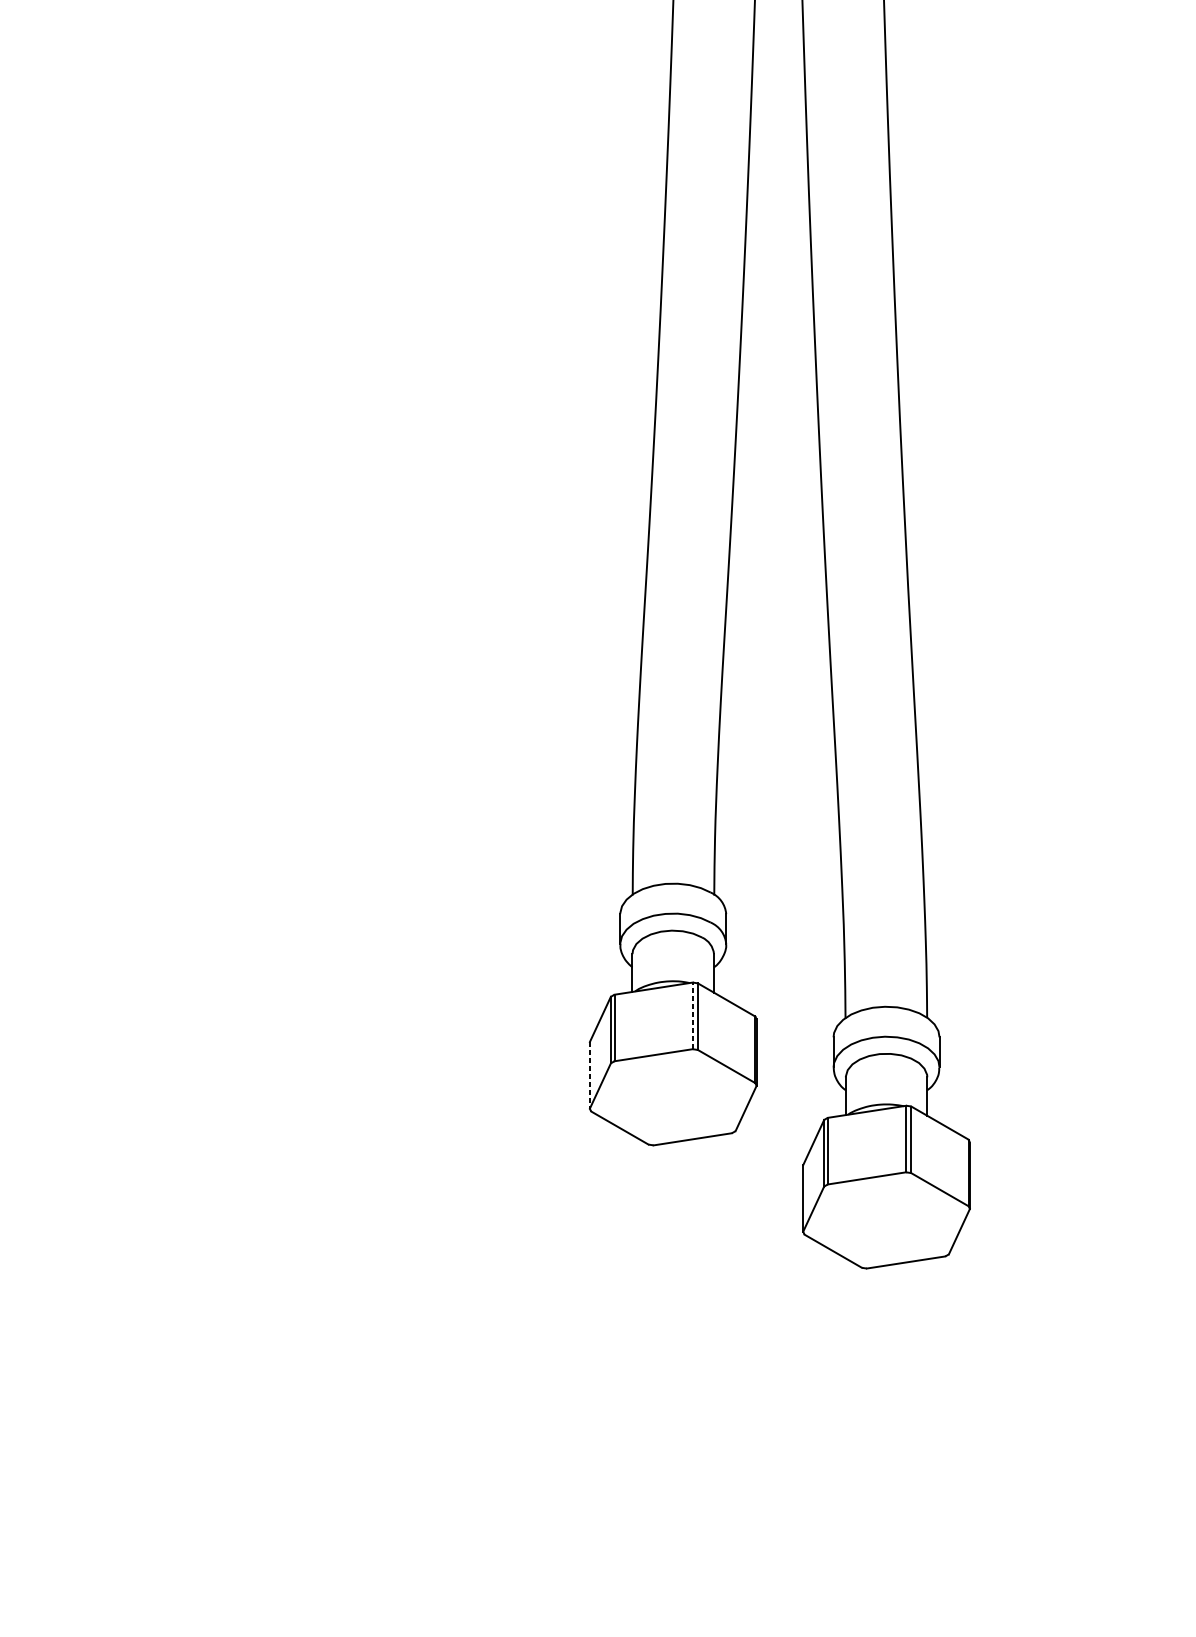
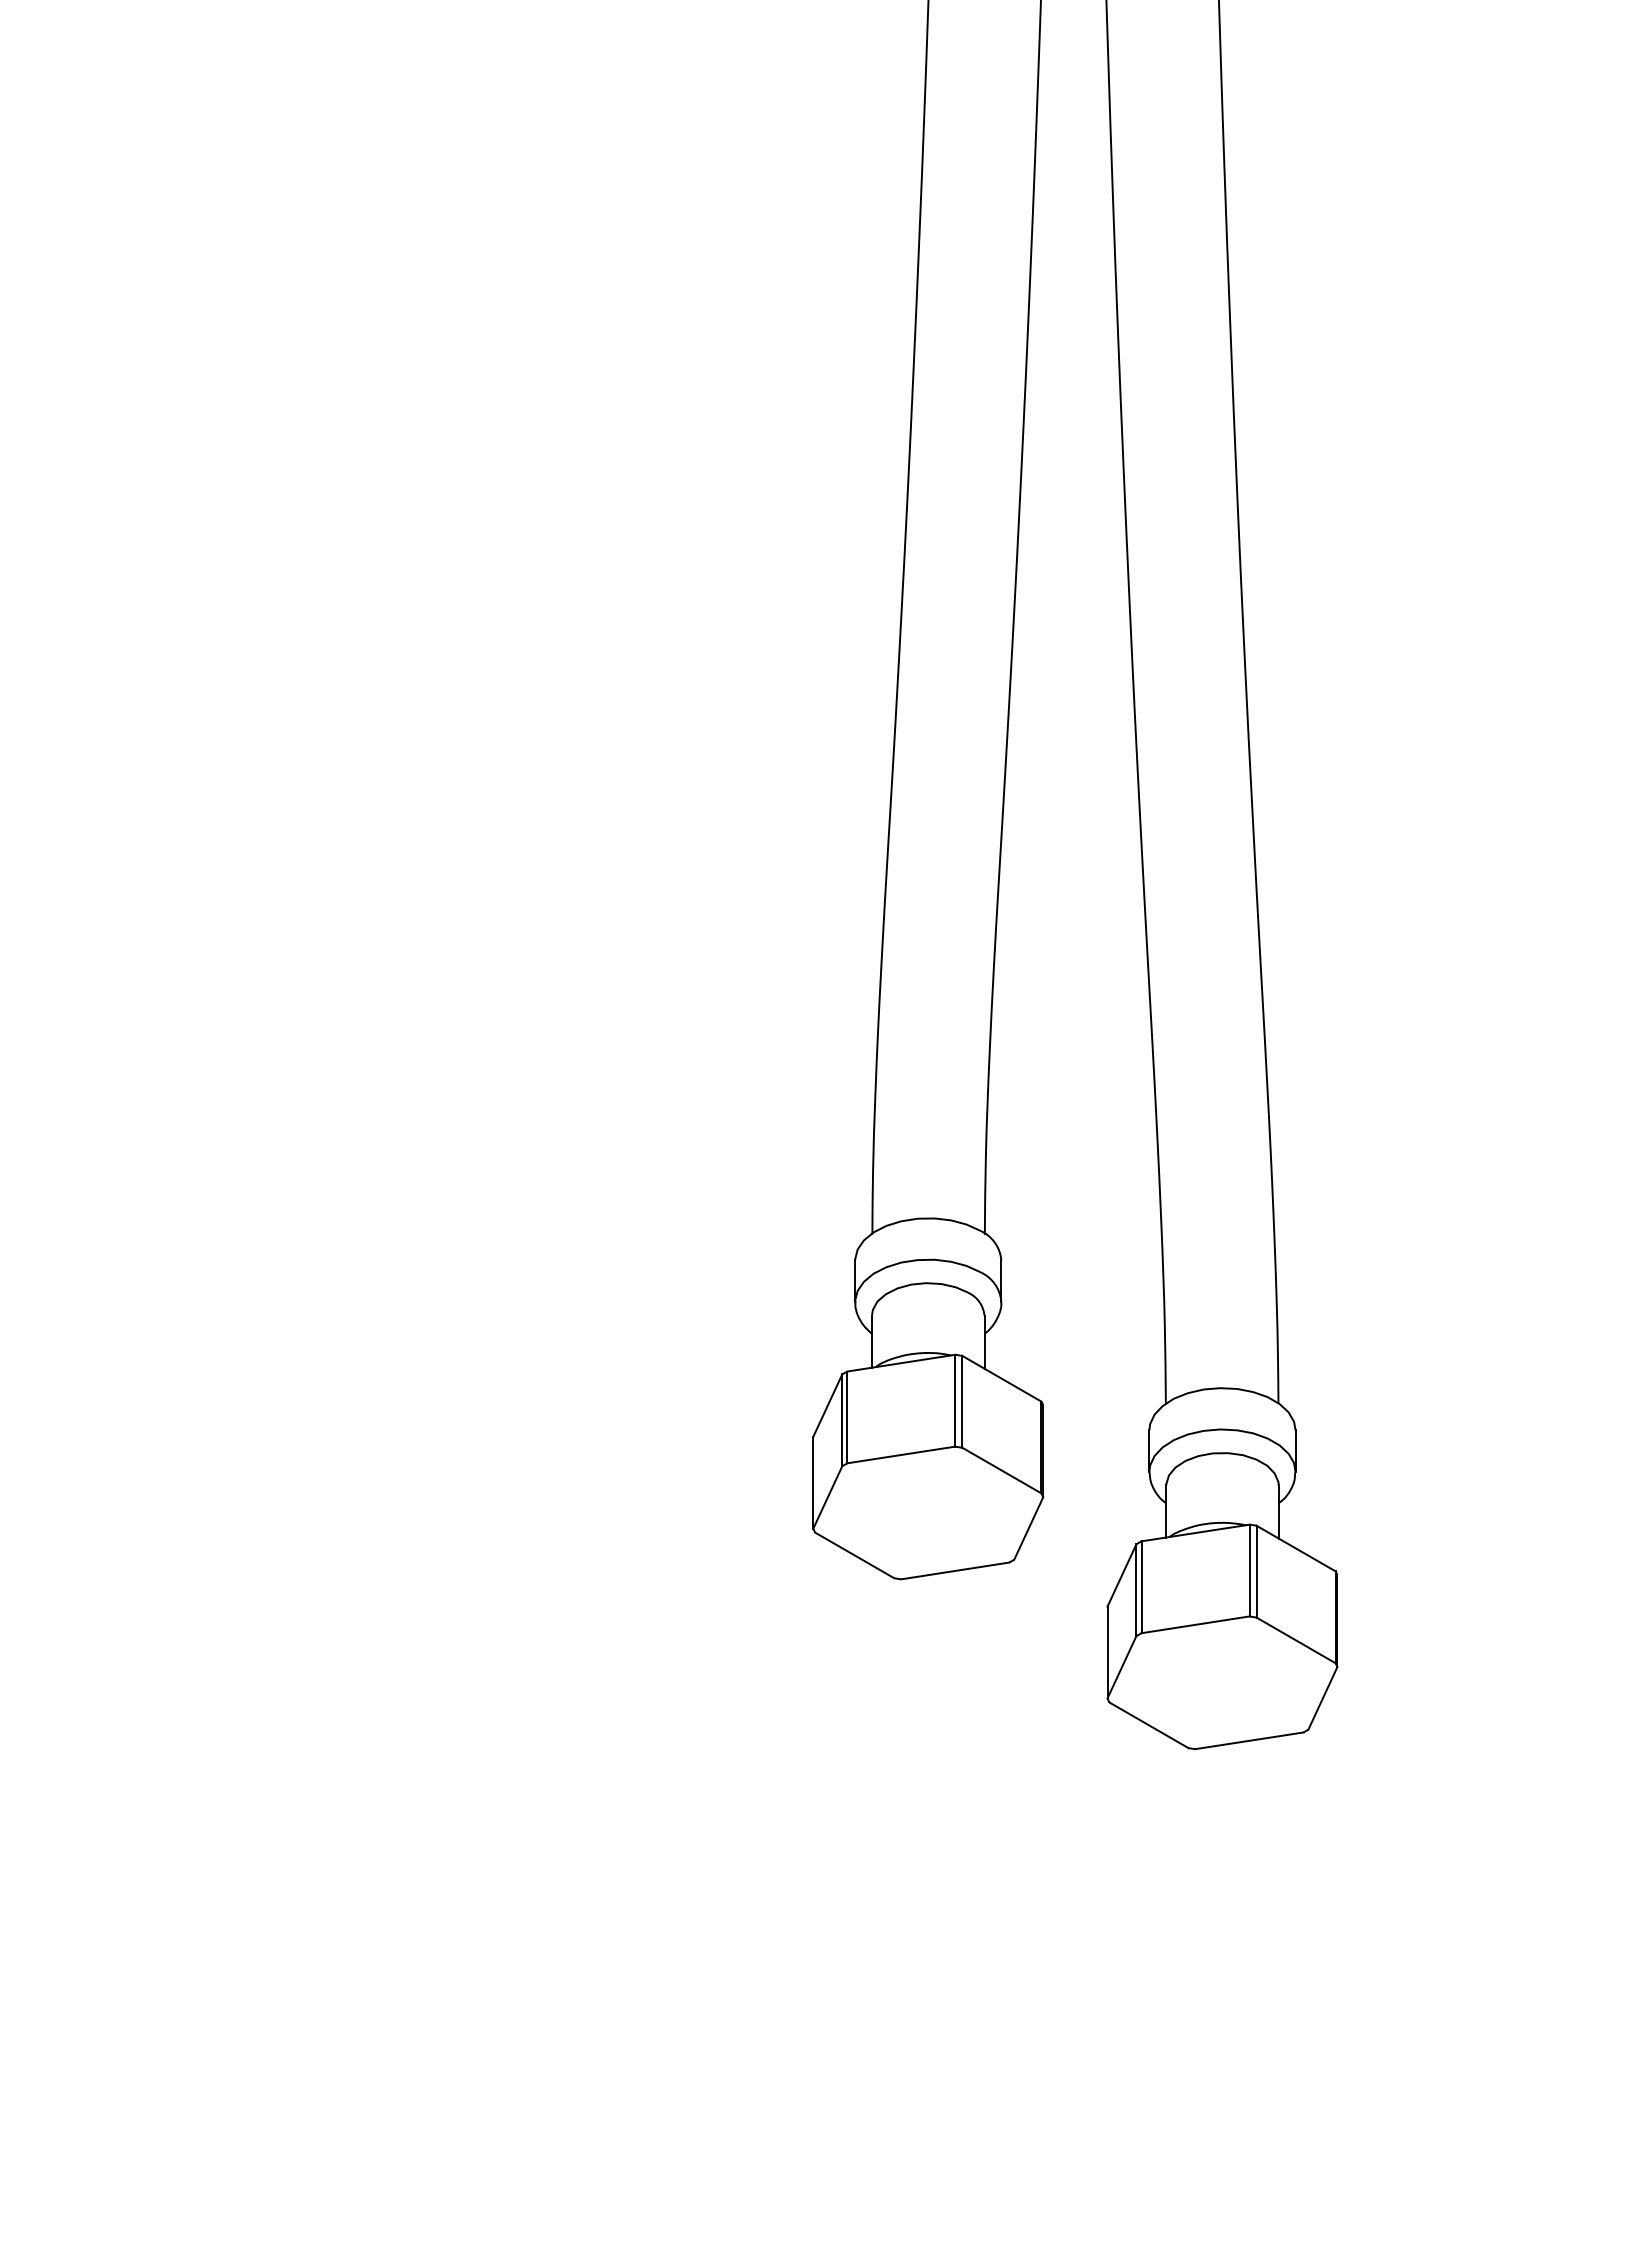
line: (692, 1015) -> (955, 1400), dashed -> solid
line: (590, 1075) -> (813, 1482), dashed -> solid

